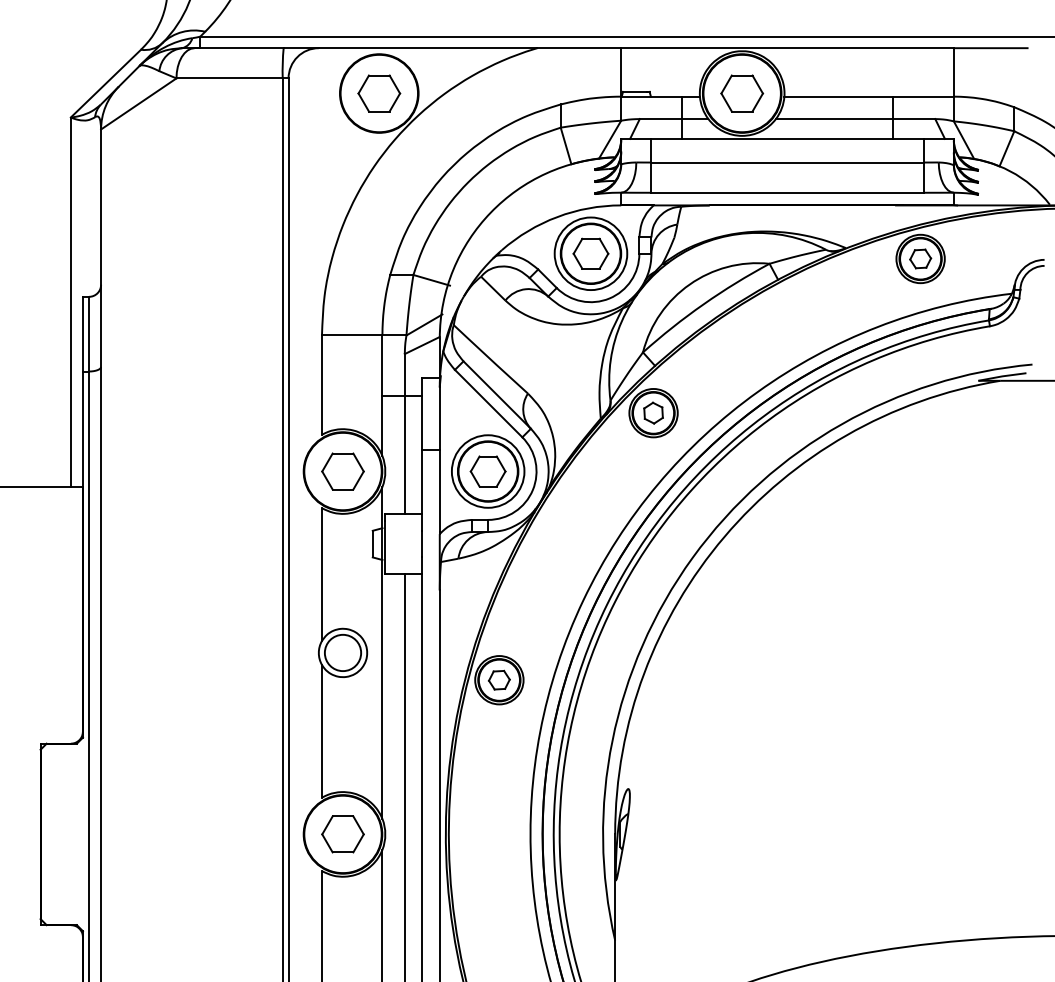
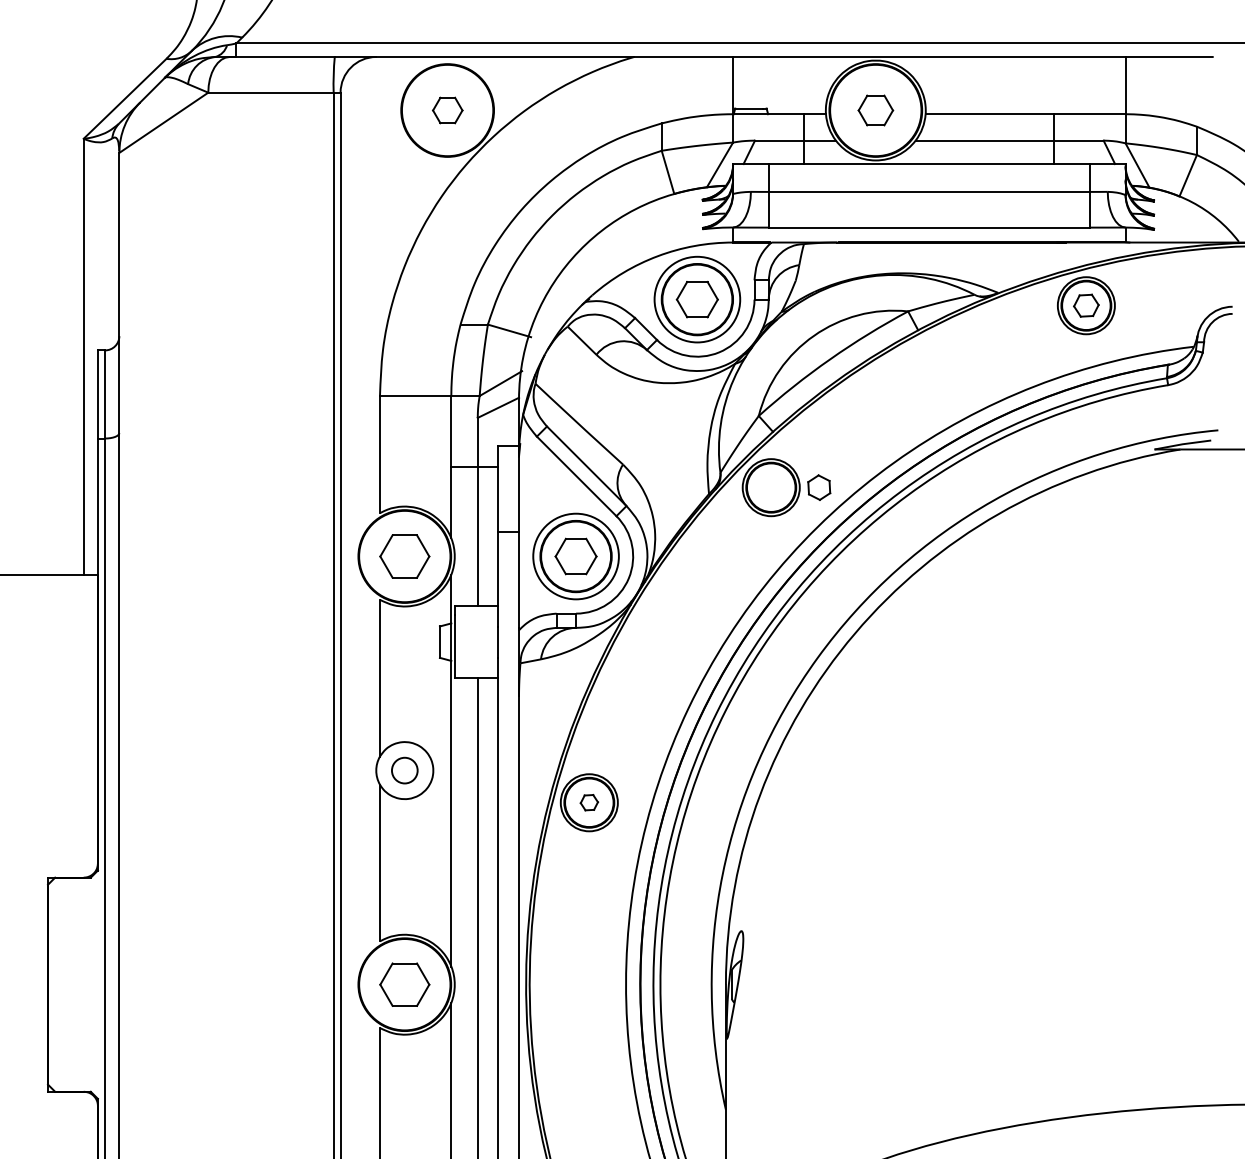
part: (379, 93) -> (447, 110), size x0.6
part: (741, 93) -> (875, 110), size x0.7
part: (653, 413) -> (819, 487), moved
circle: (342, 652) -> (404, 770), size x0.6
part: (499, 679) -> (589, 802), size x0.7

